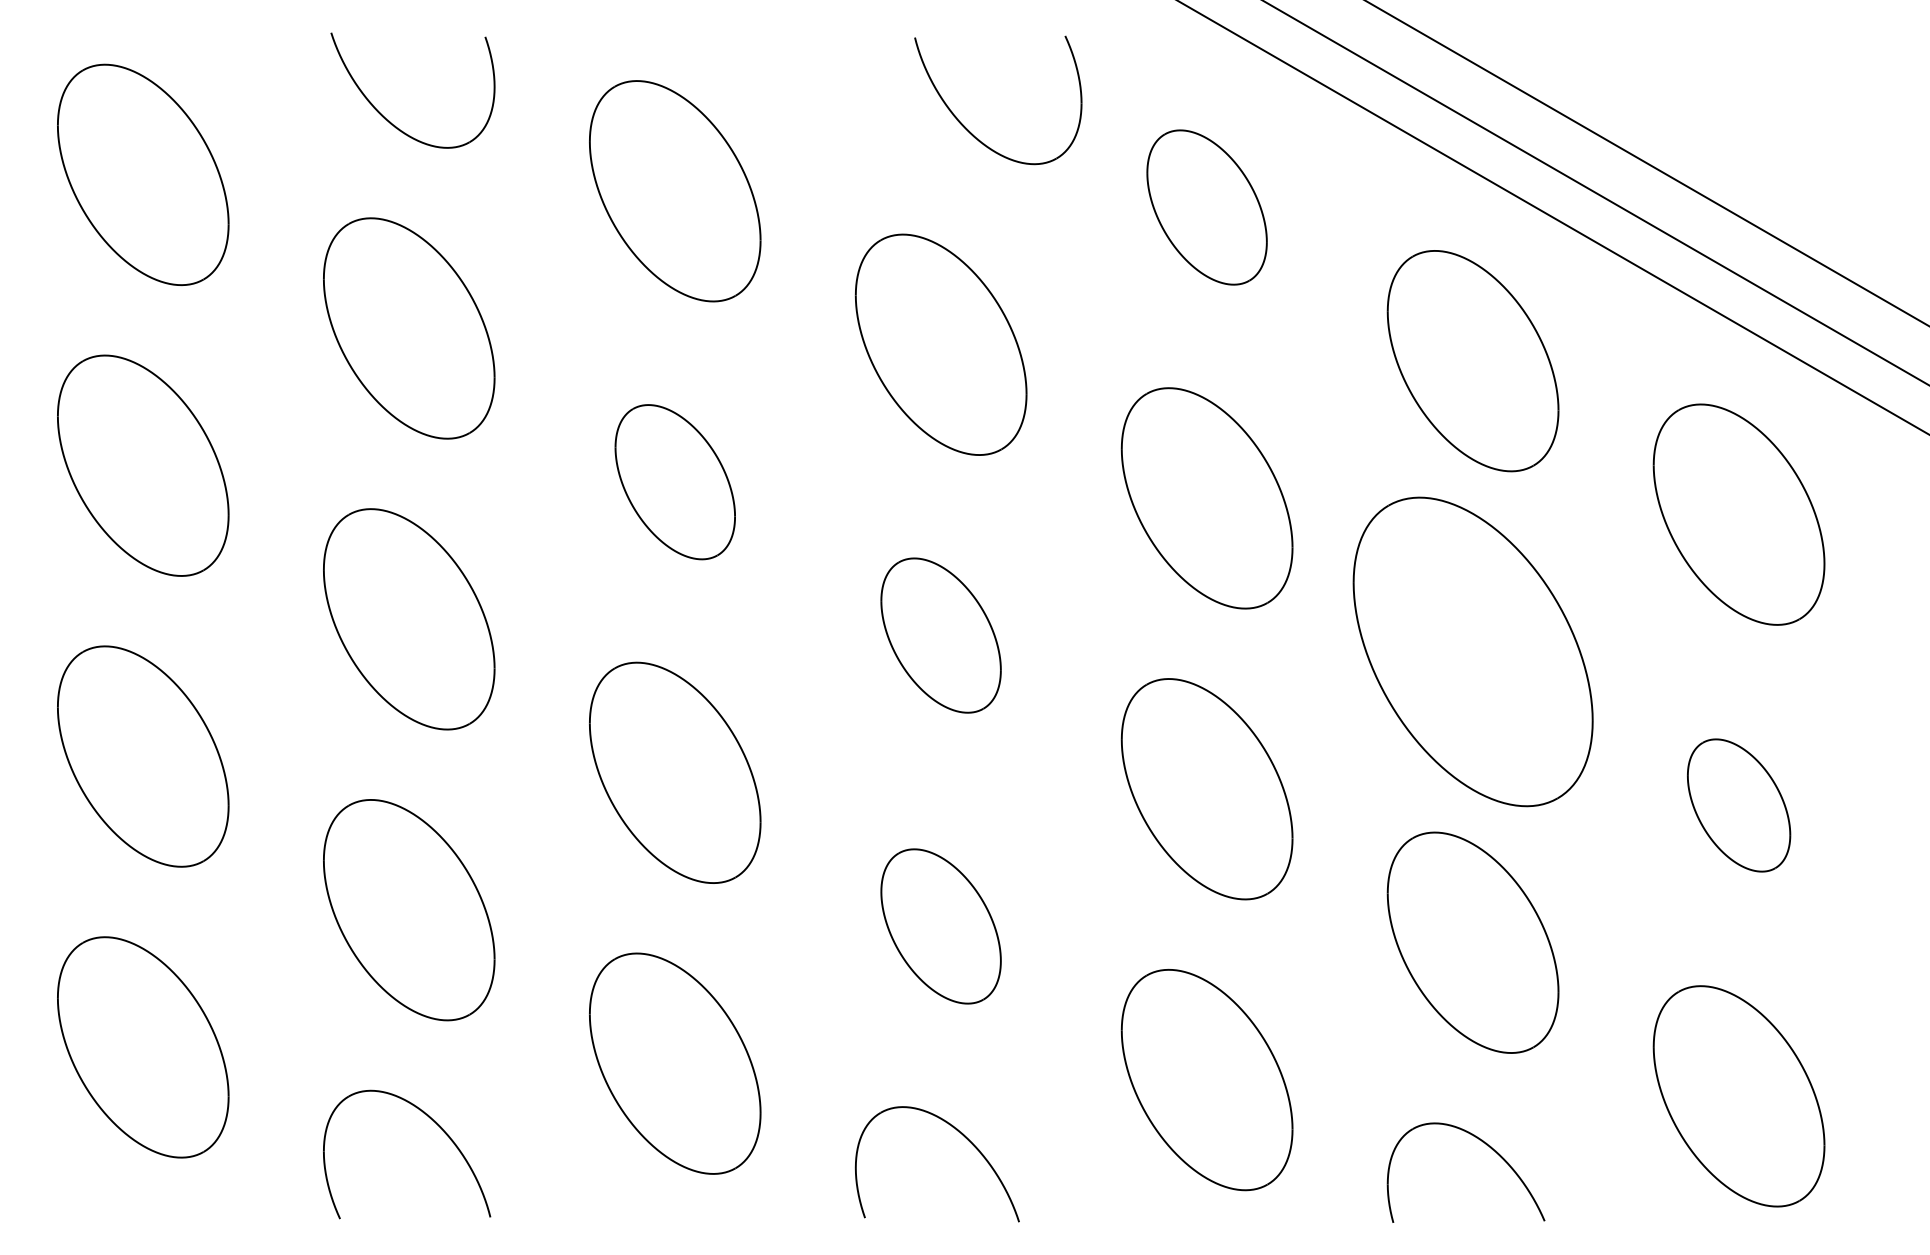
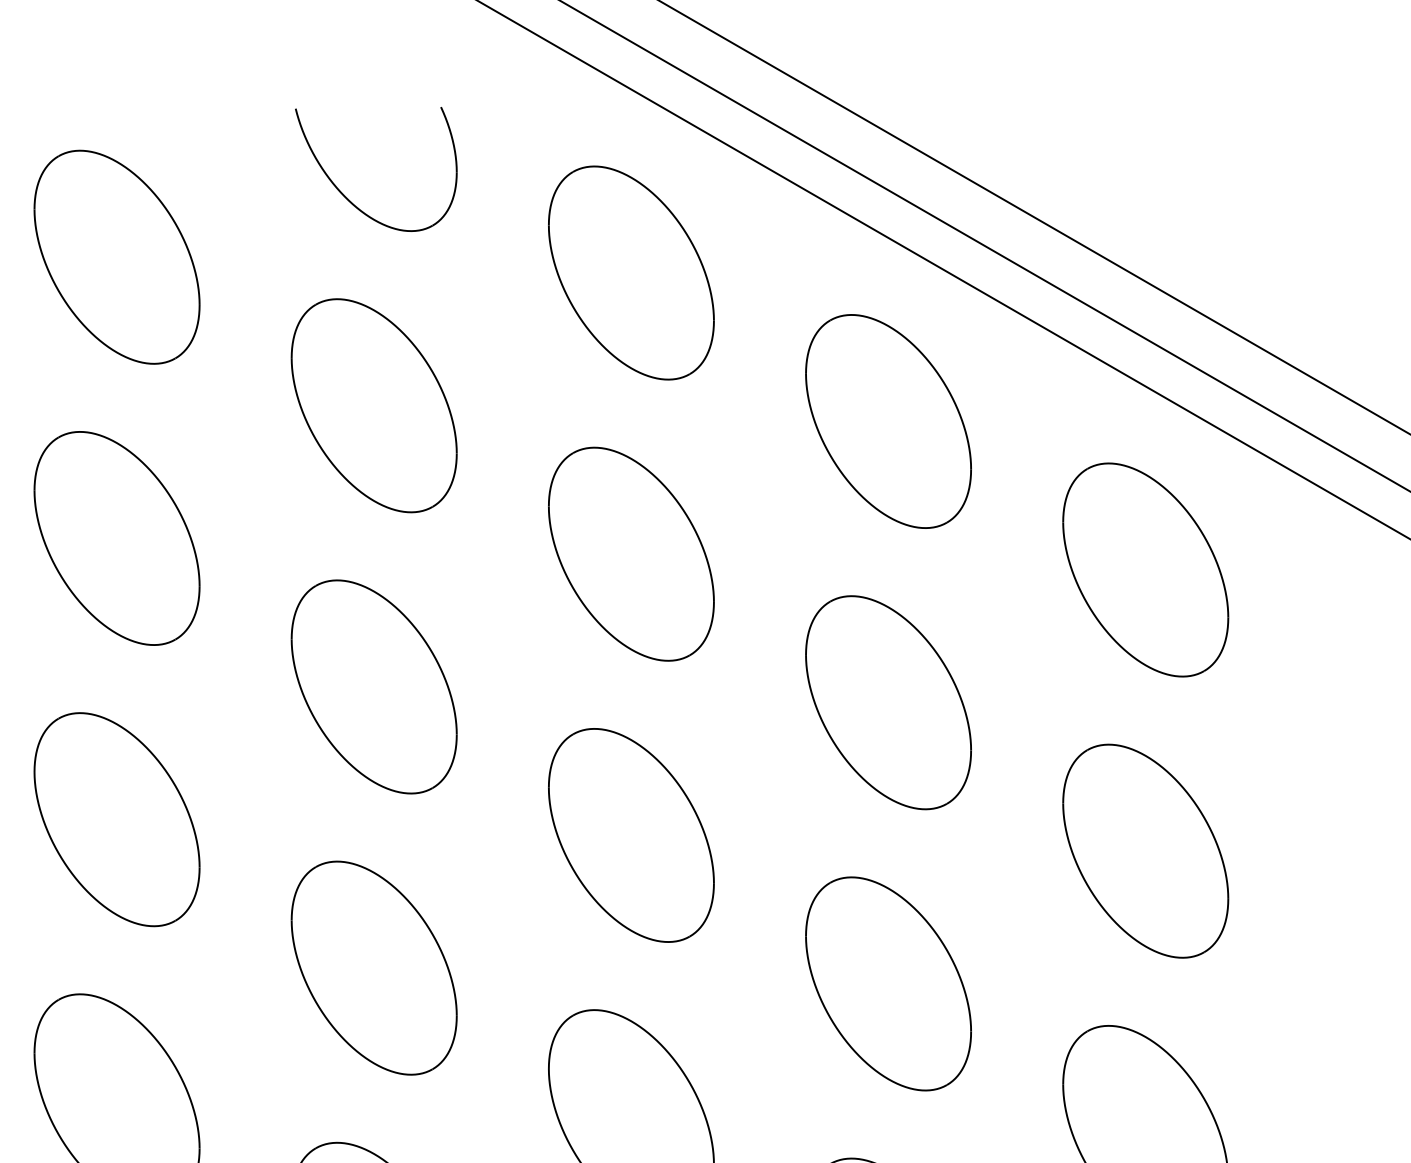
part: (968, 129) -> (347, 197), moved
part: (1206, 207) -> (630, 272), size x1.43
part: (675, 482) -> (117, 538), size x1.43
part: (940, 635) -> (373, 686), size x1.43
part: (1472, 651) -> (887, 702), size x0.71
part: (1738, 805) -> (1145, 851), size x1.67
part: (940, 926) -> (373, 968), size x1.43

